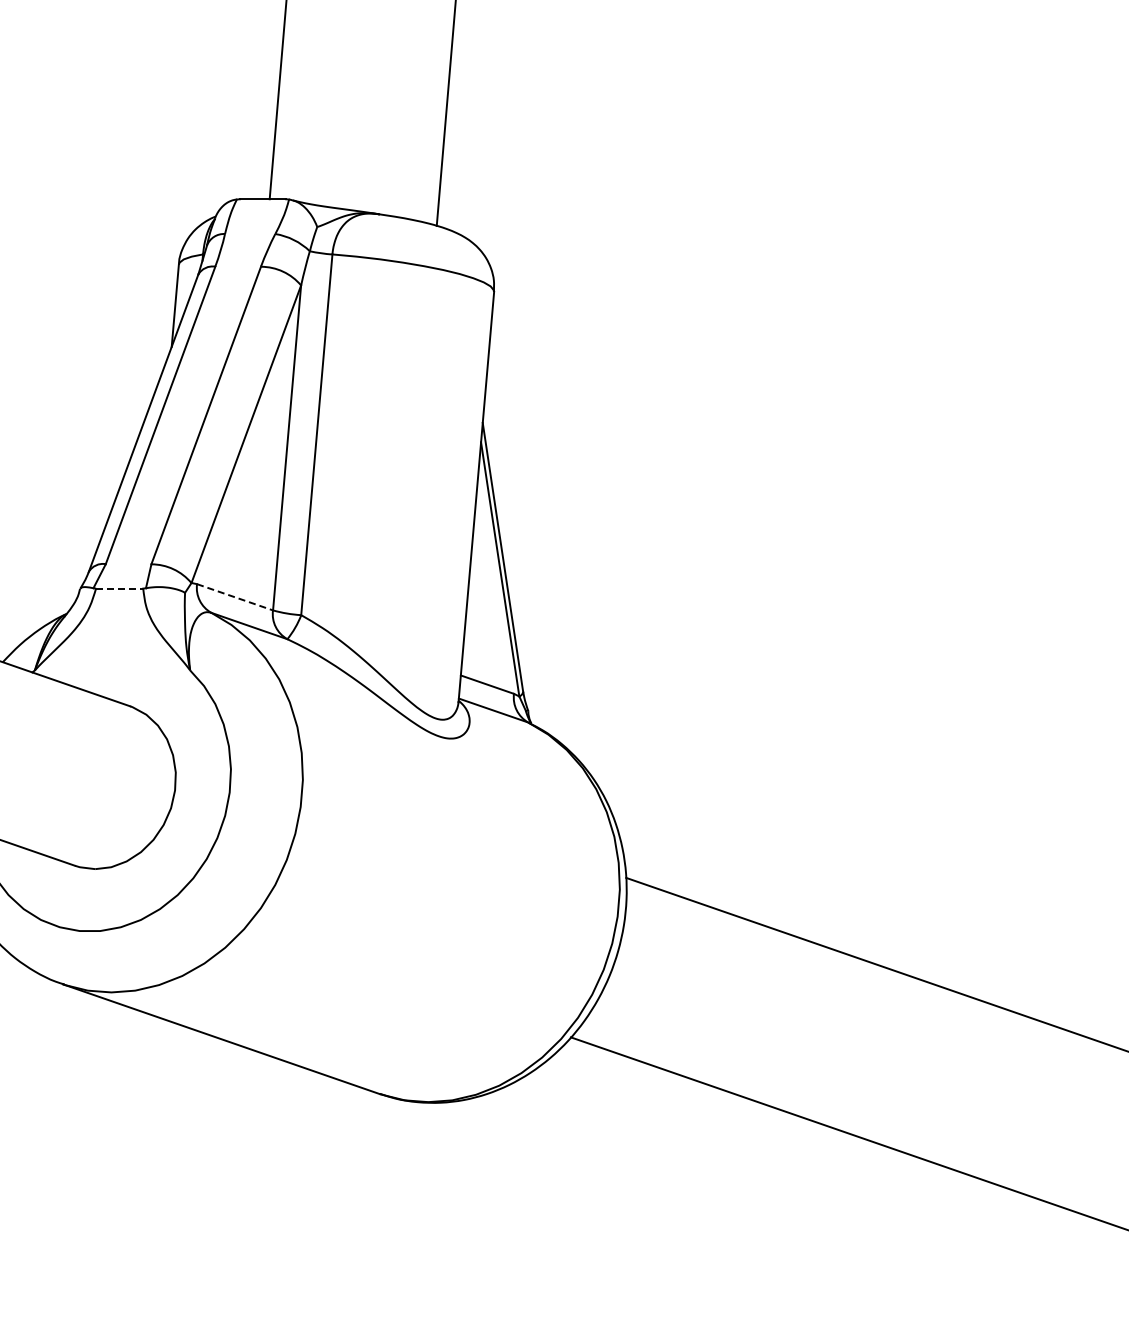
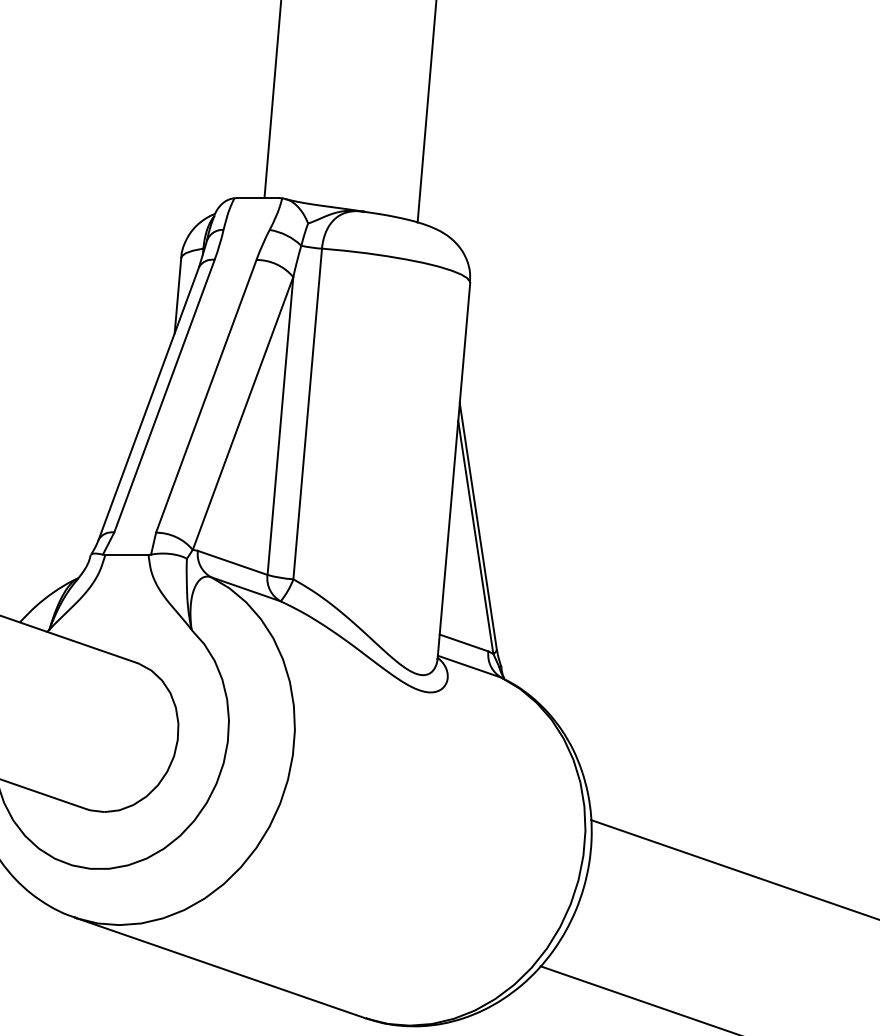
line: (119, 588) -> (126, 554), dashed -> solid
line: (235, 597) -> (233, 563), dashed -> solid

